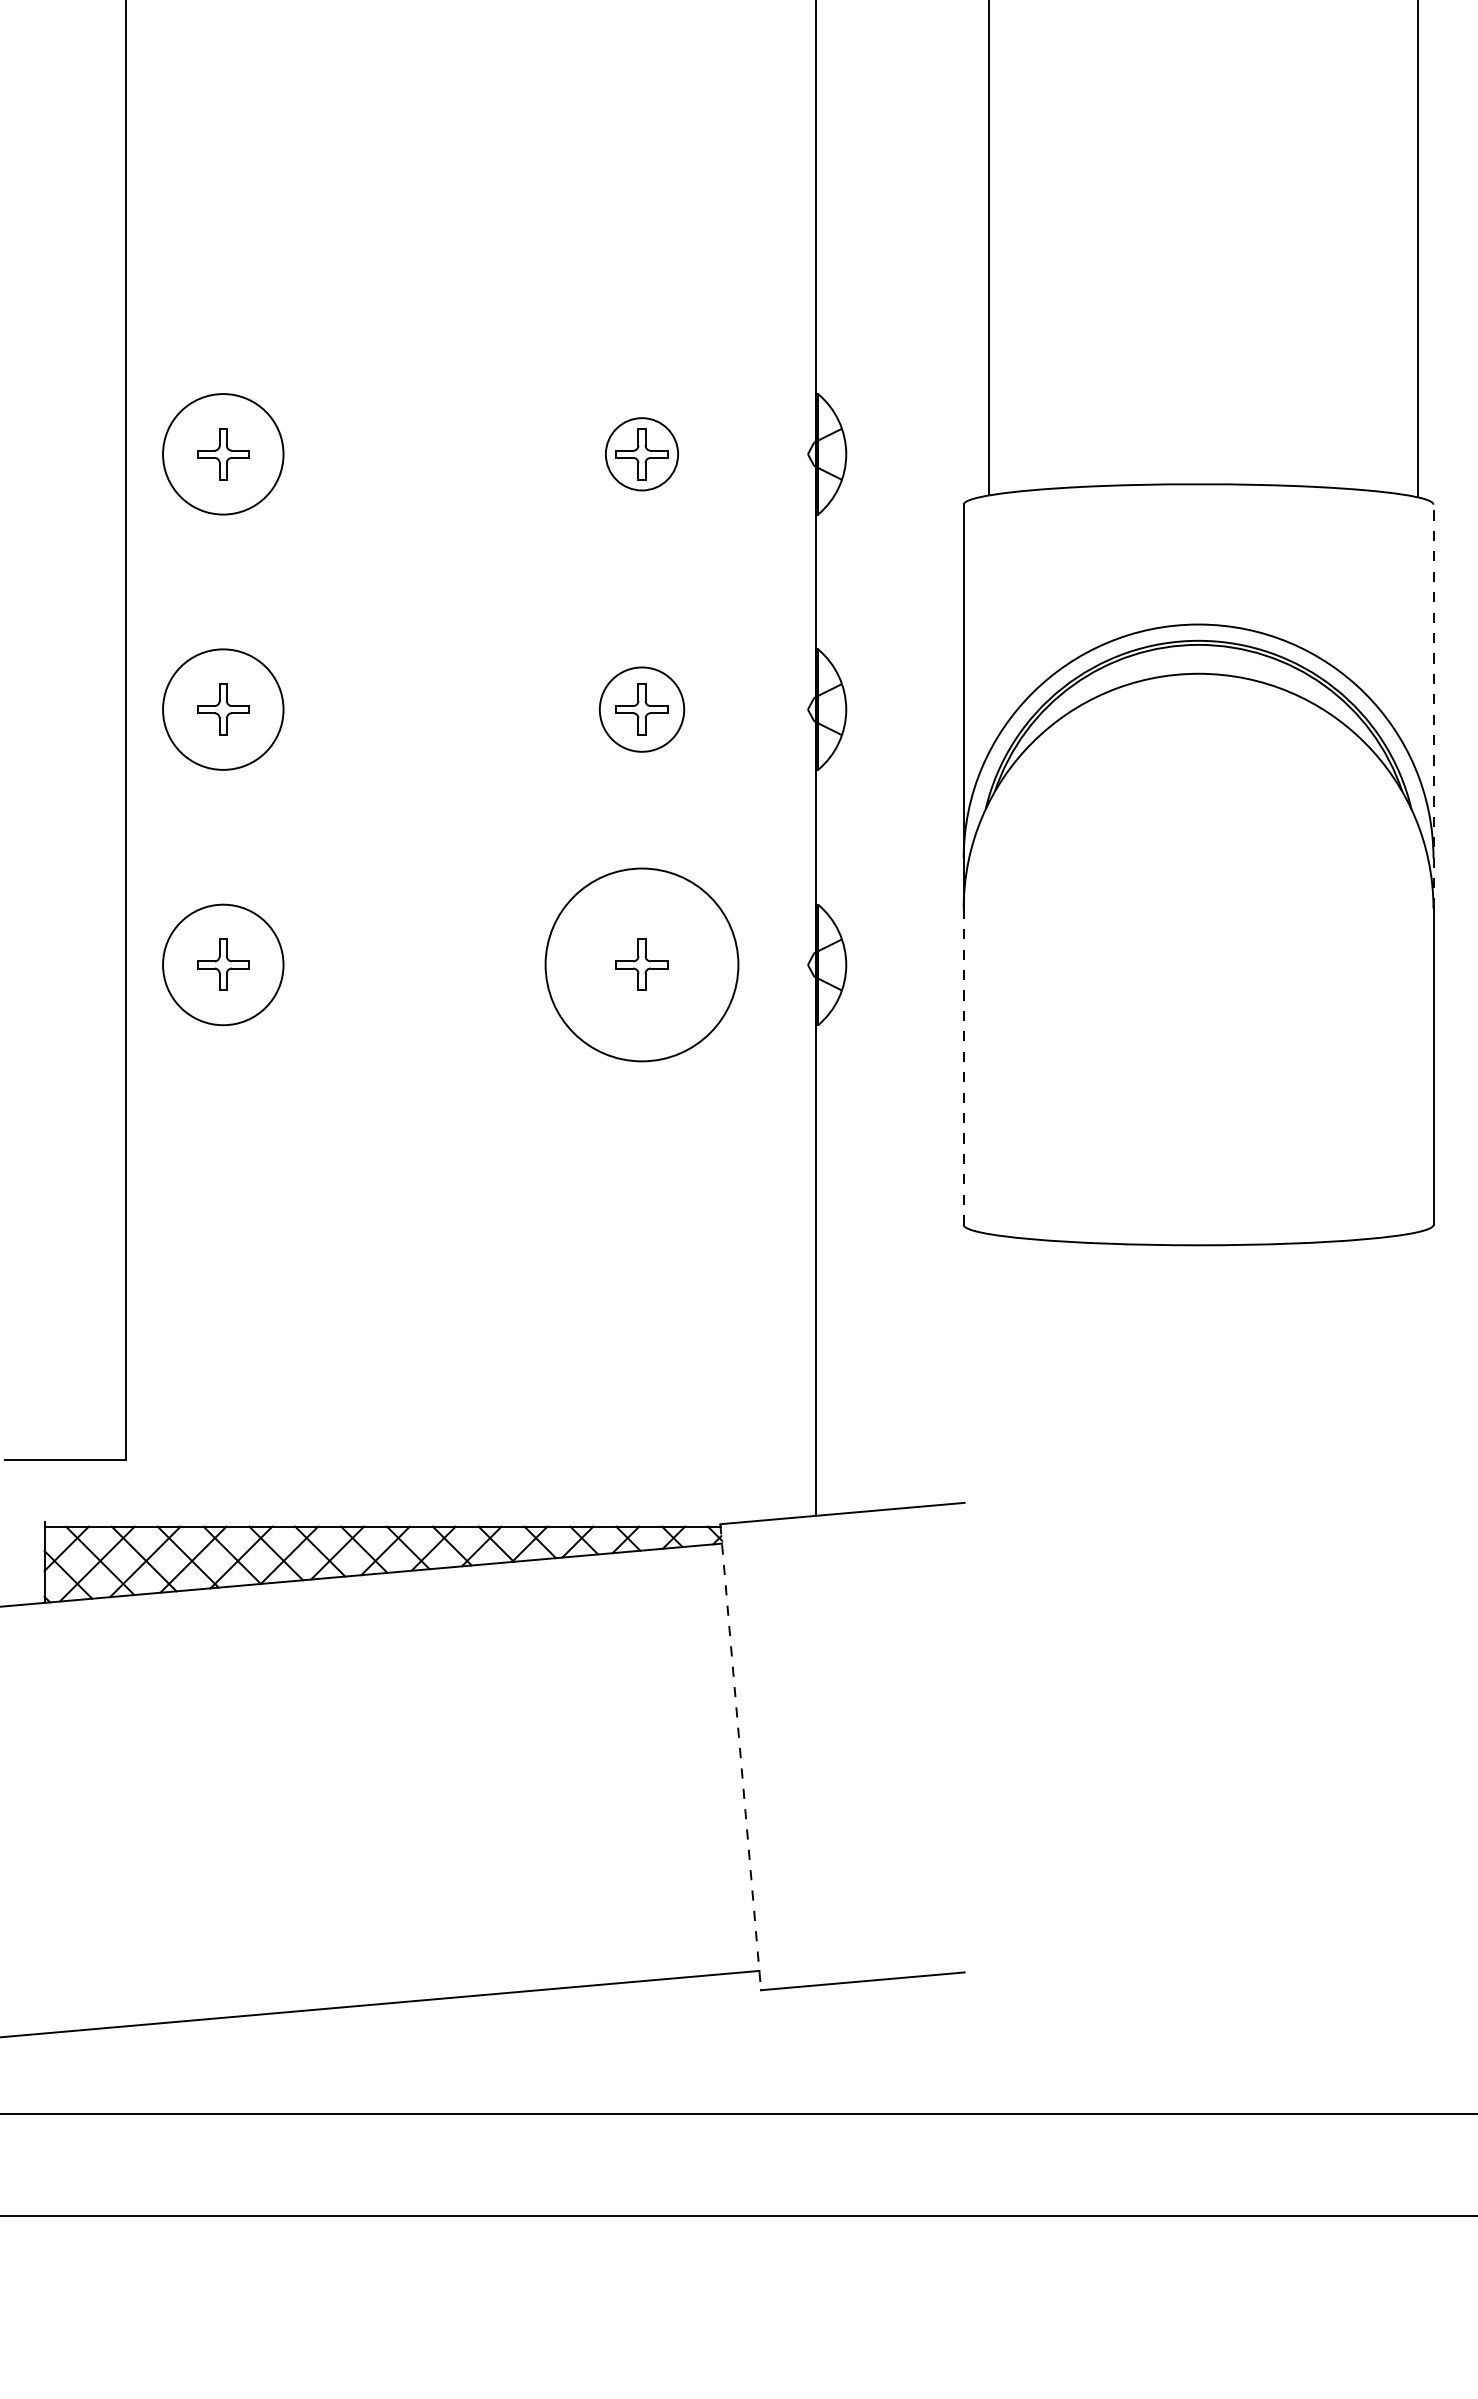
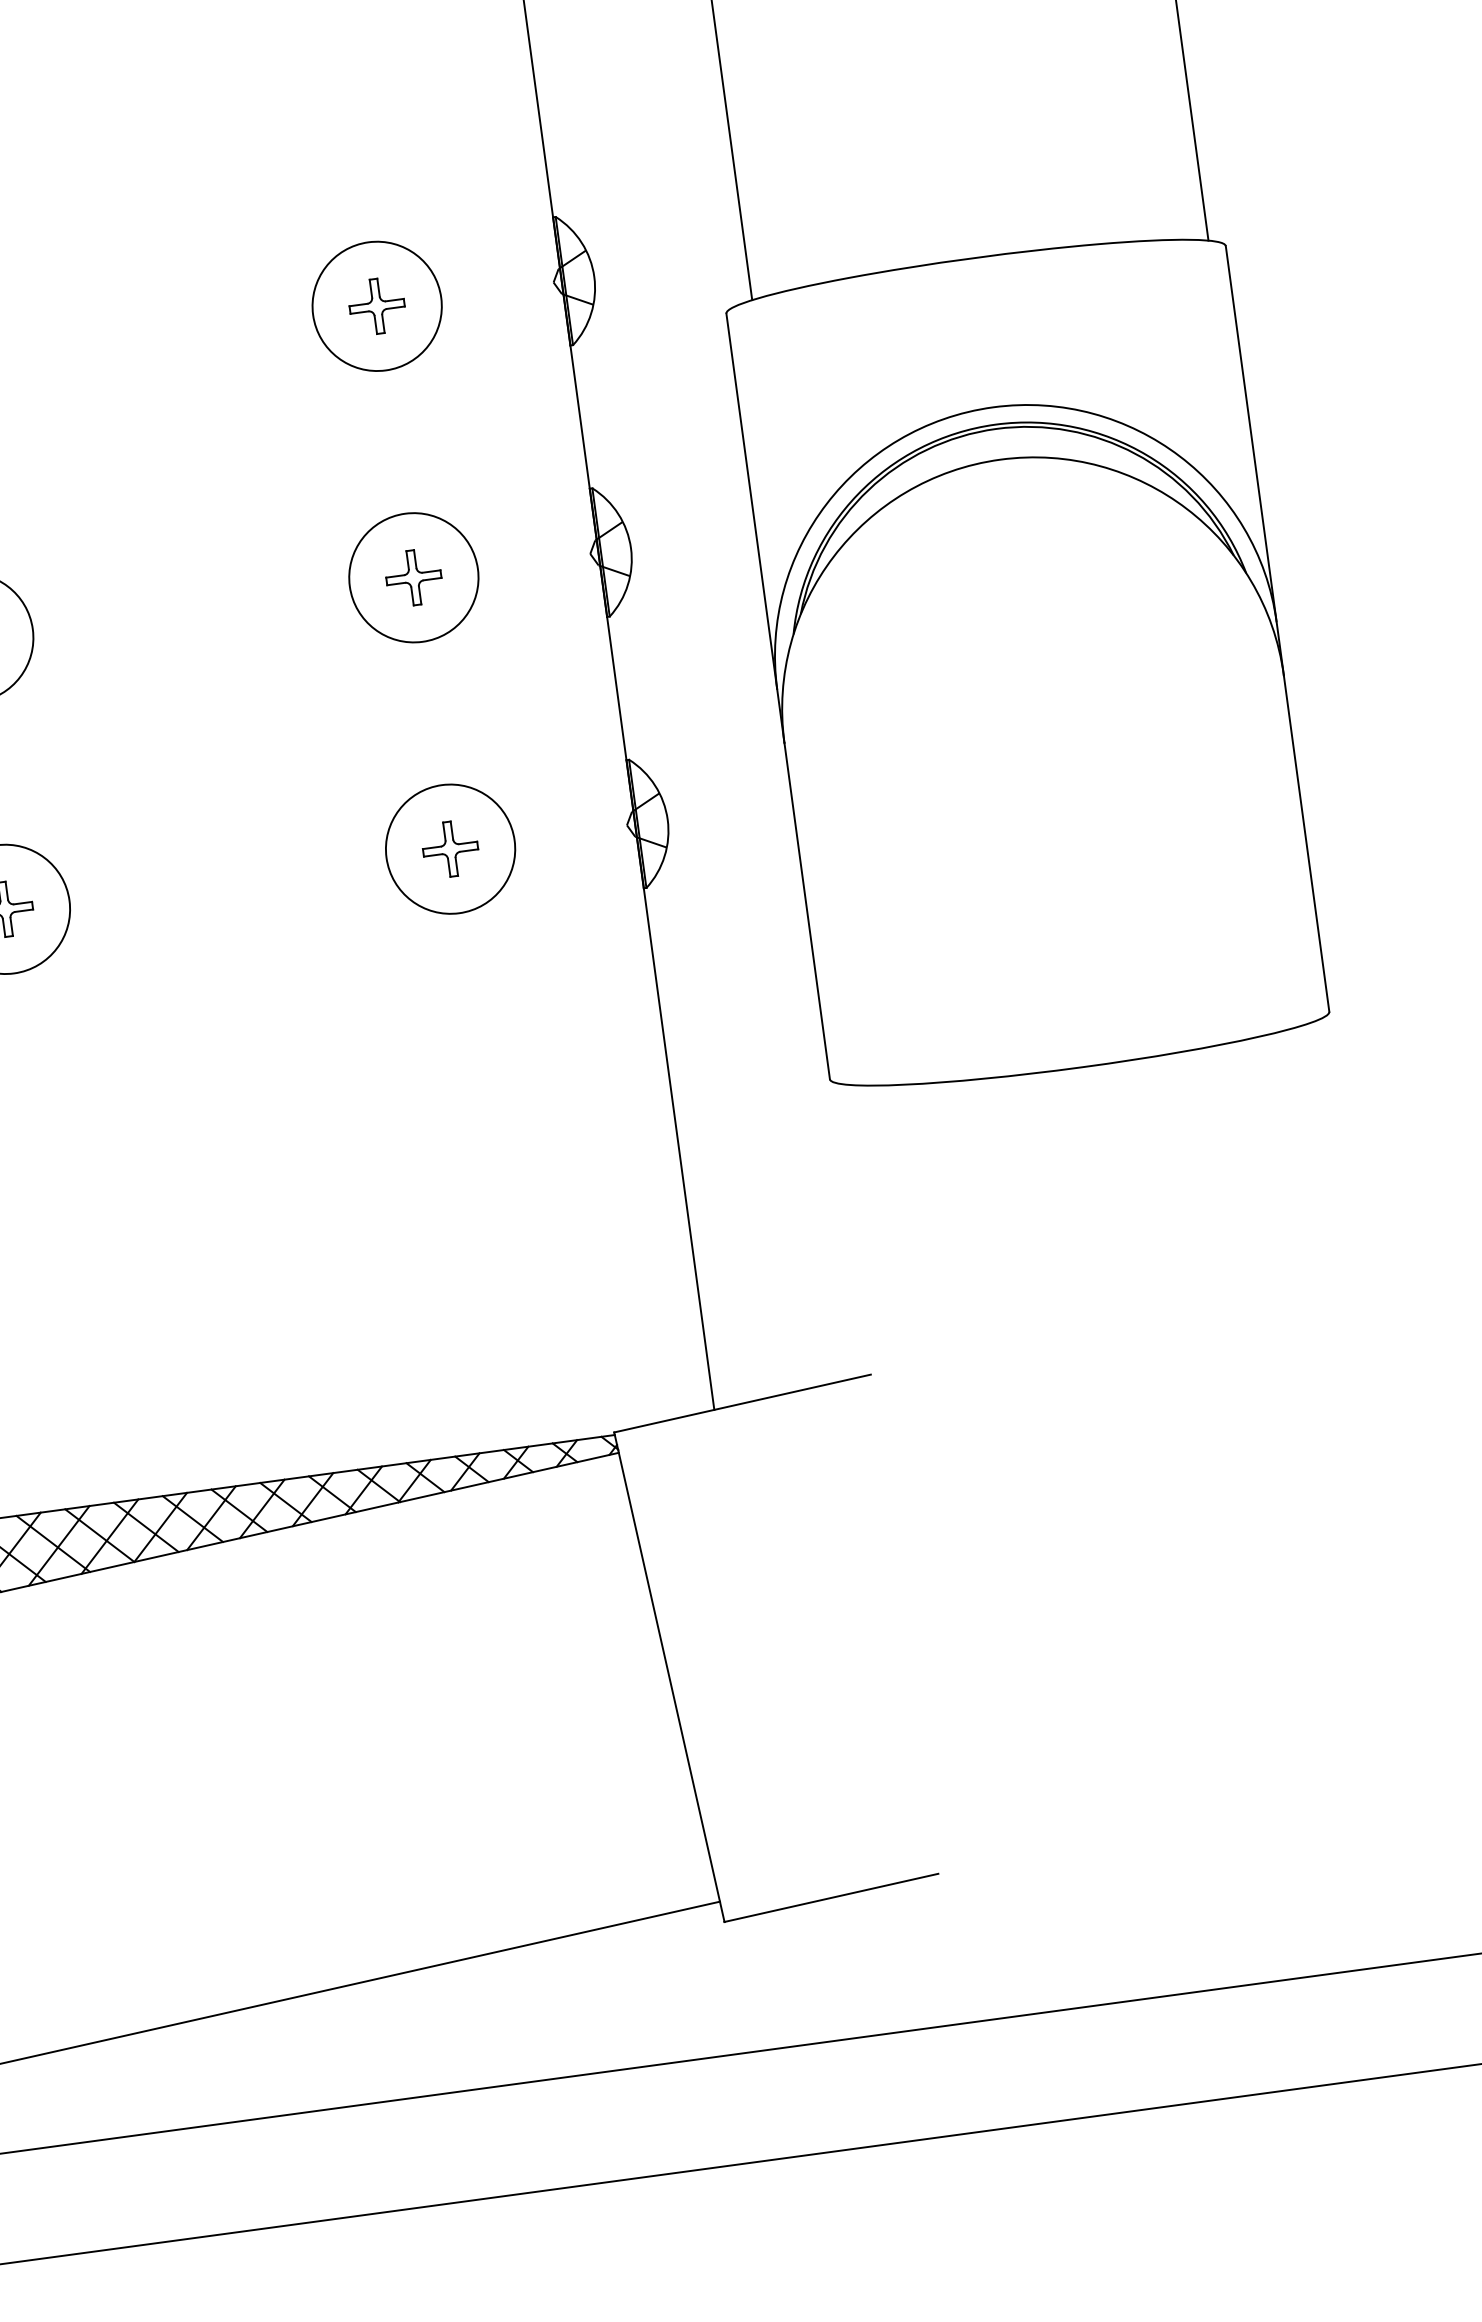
circle: (641, 454) -> (376, 306), size x1.67
line: (1433, 706) -> (1254, 460), dashed -> solid
circle: (641, 709) -> (413, 577), size x1.43
circle: (641, 964) -> (449, 848), size x0.62
line: (963, 1067) -> (807, 911), dashed -> solid
line: (740, 1757) -> (669, 1677), dashed -> solid

